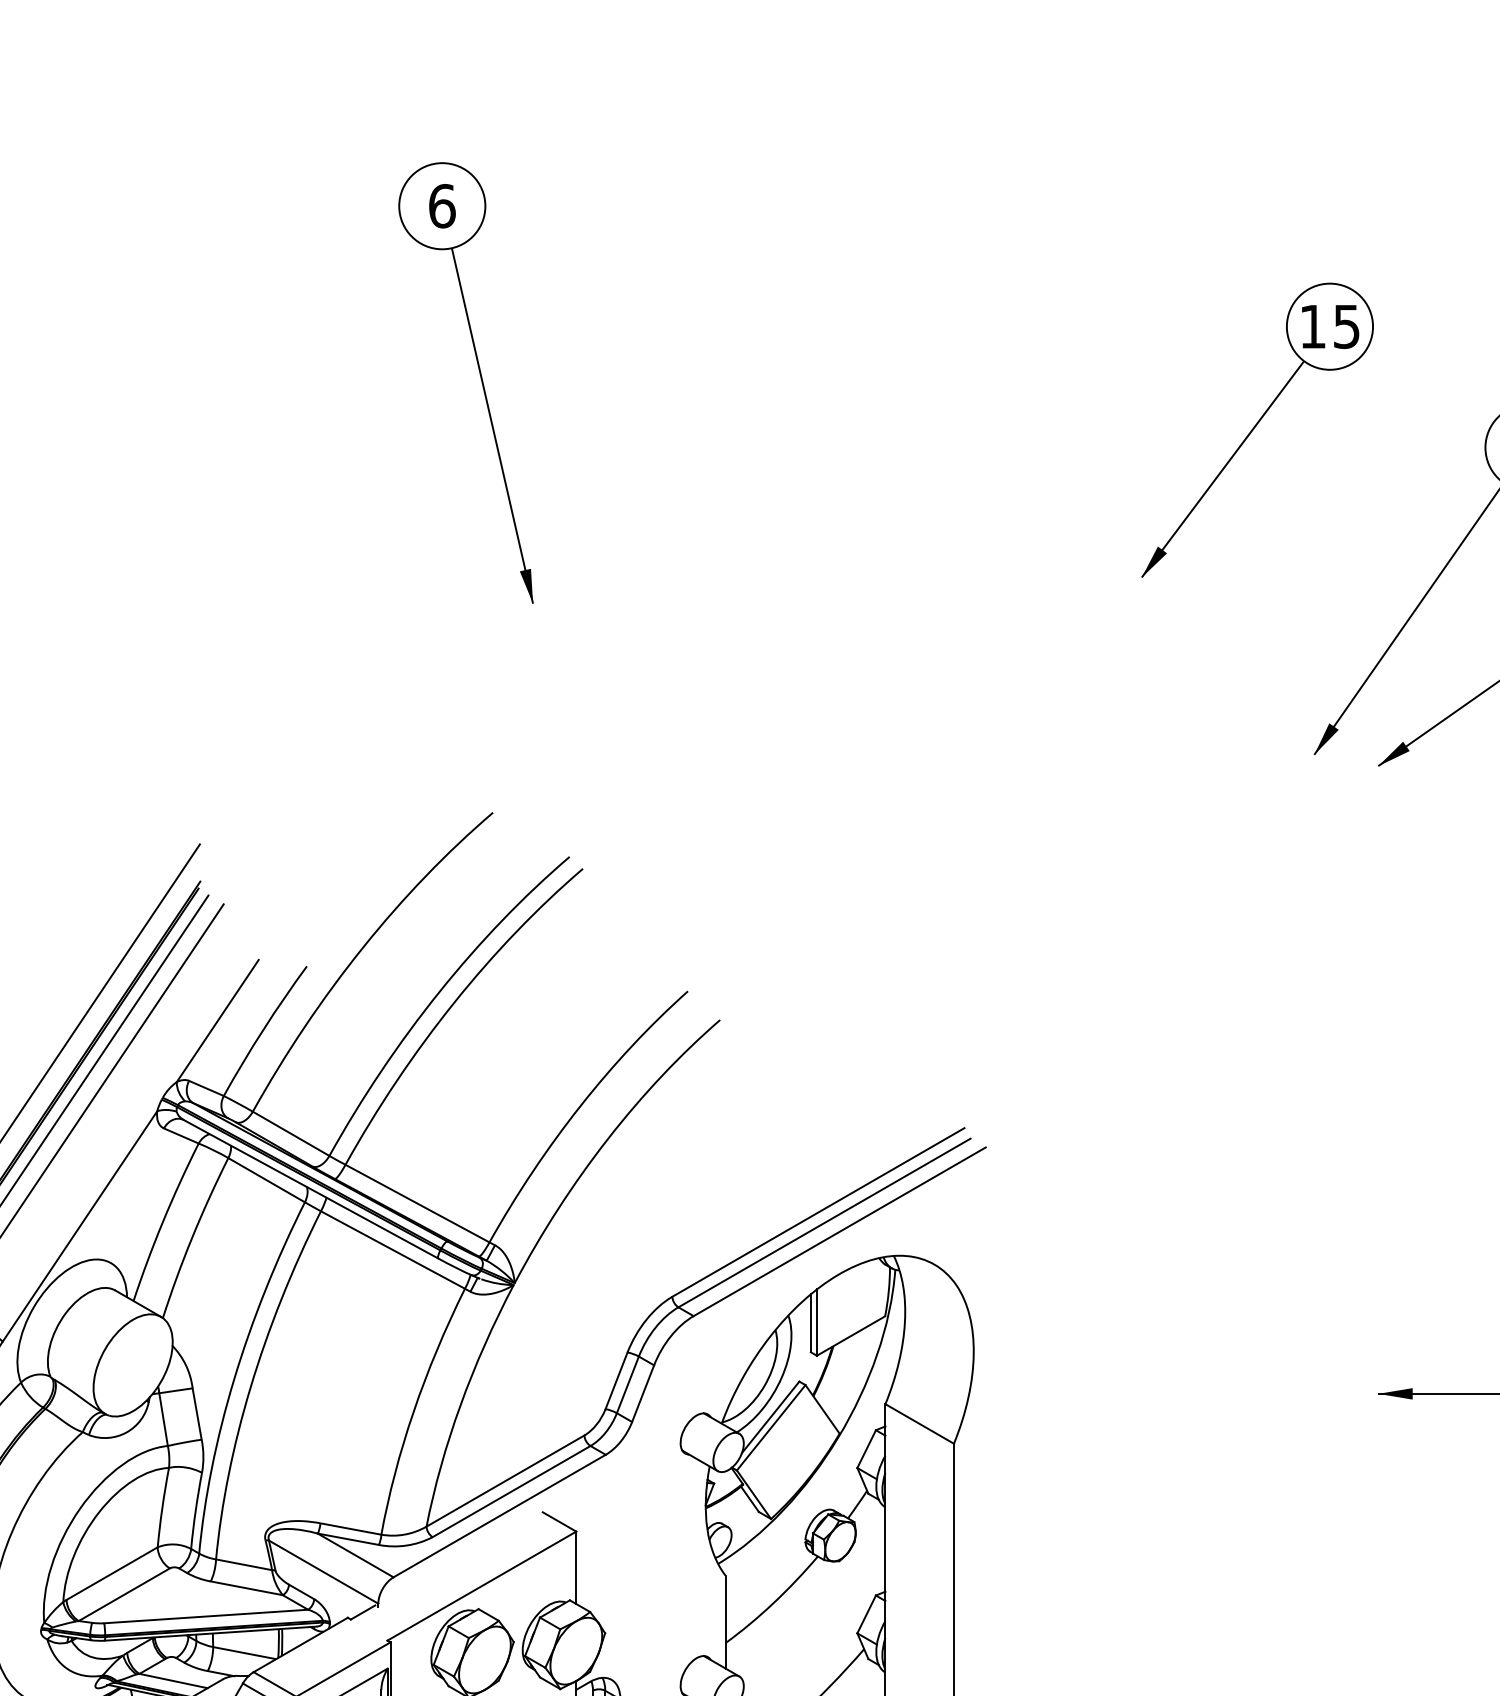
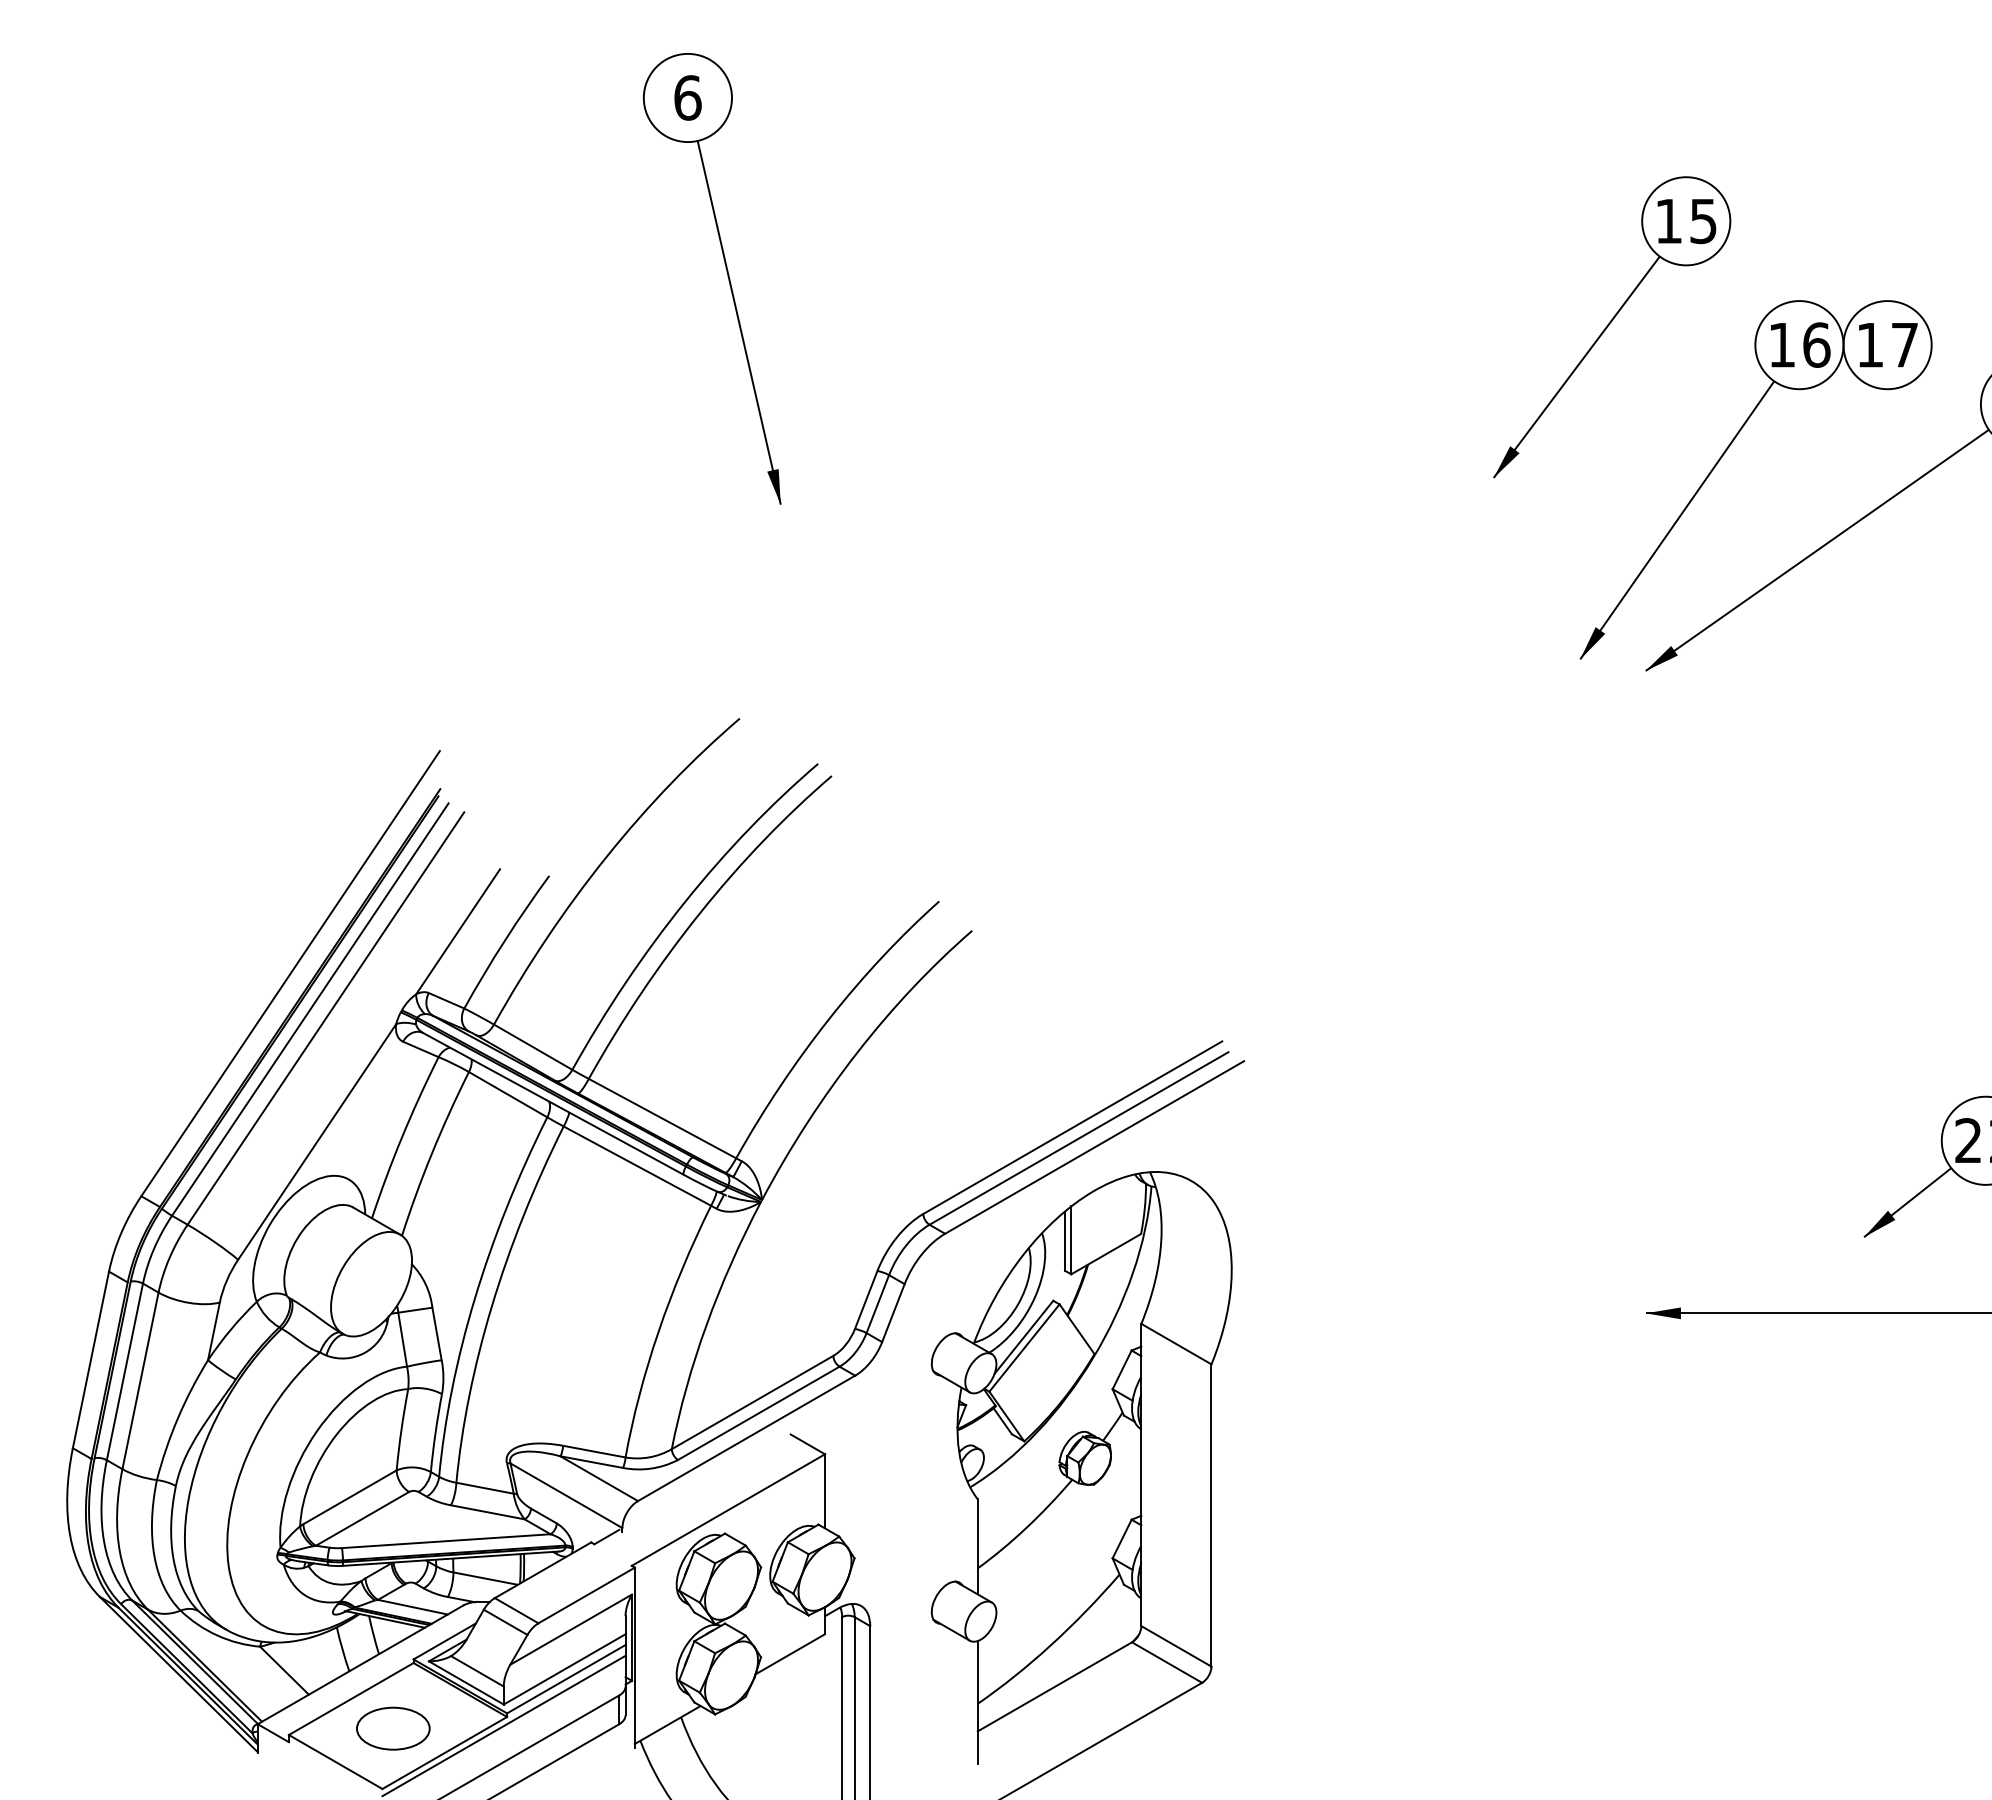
part: (1257, 430) -> (1612, 327), moved

